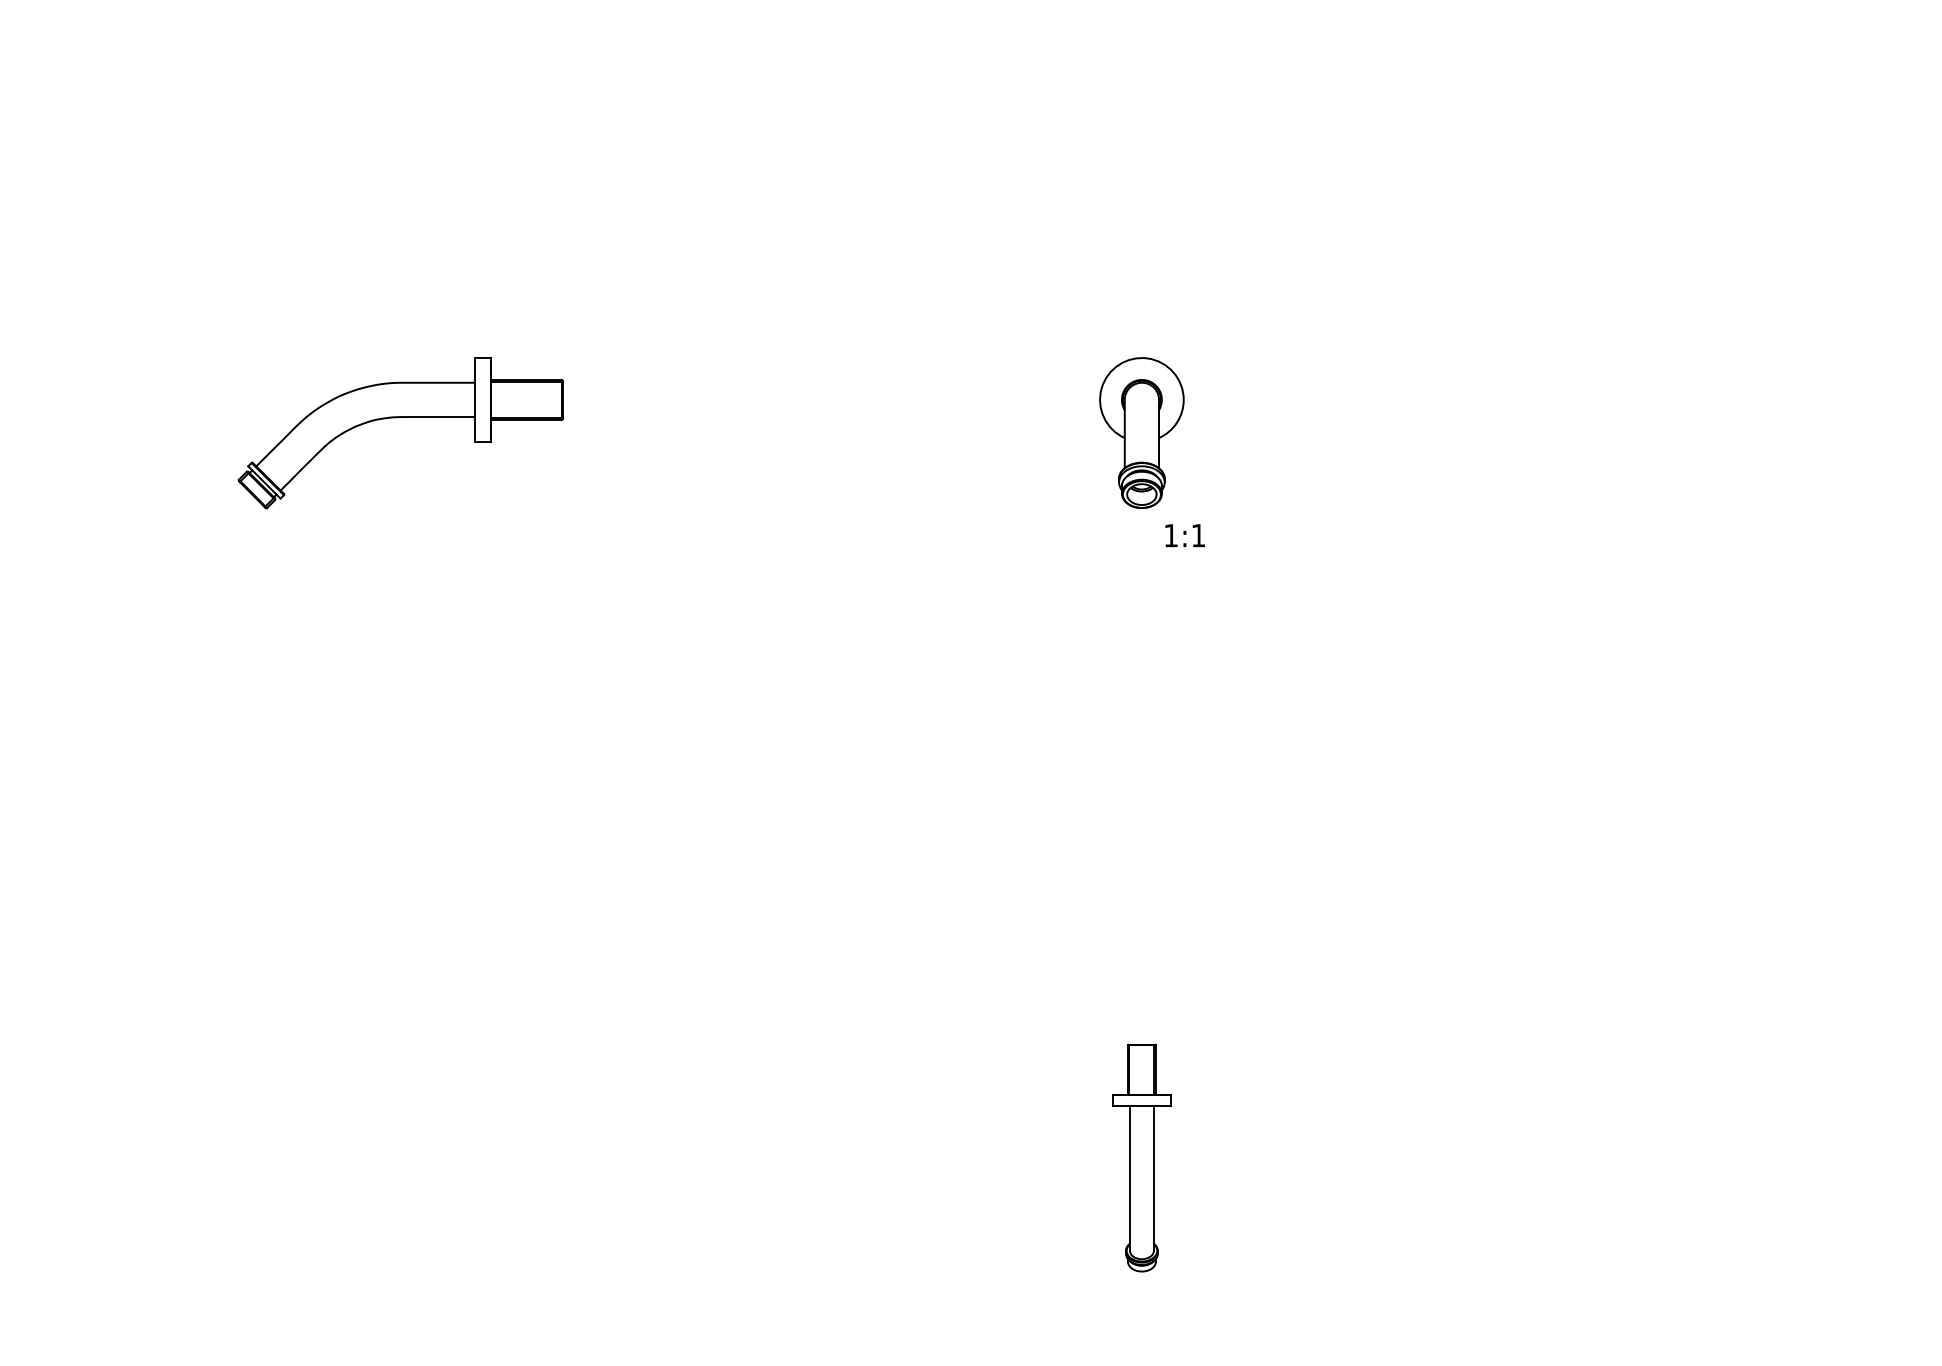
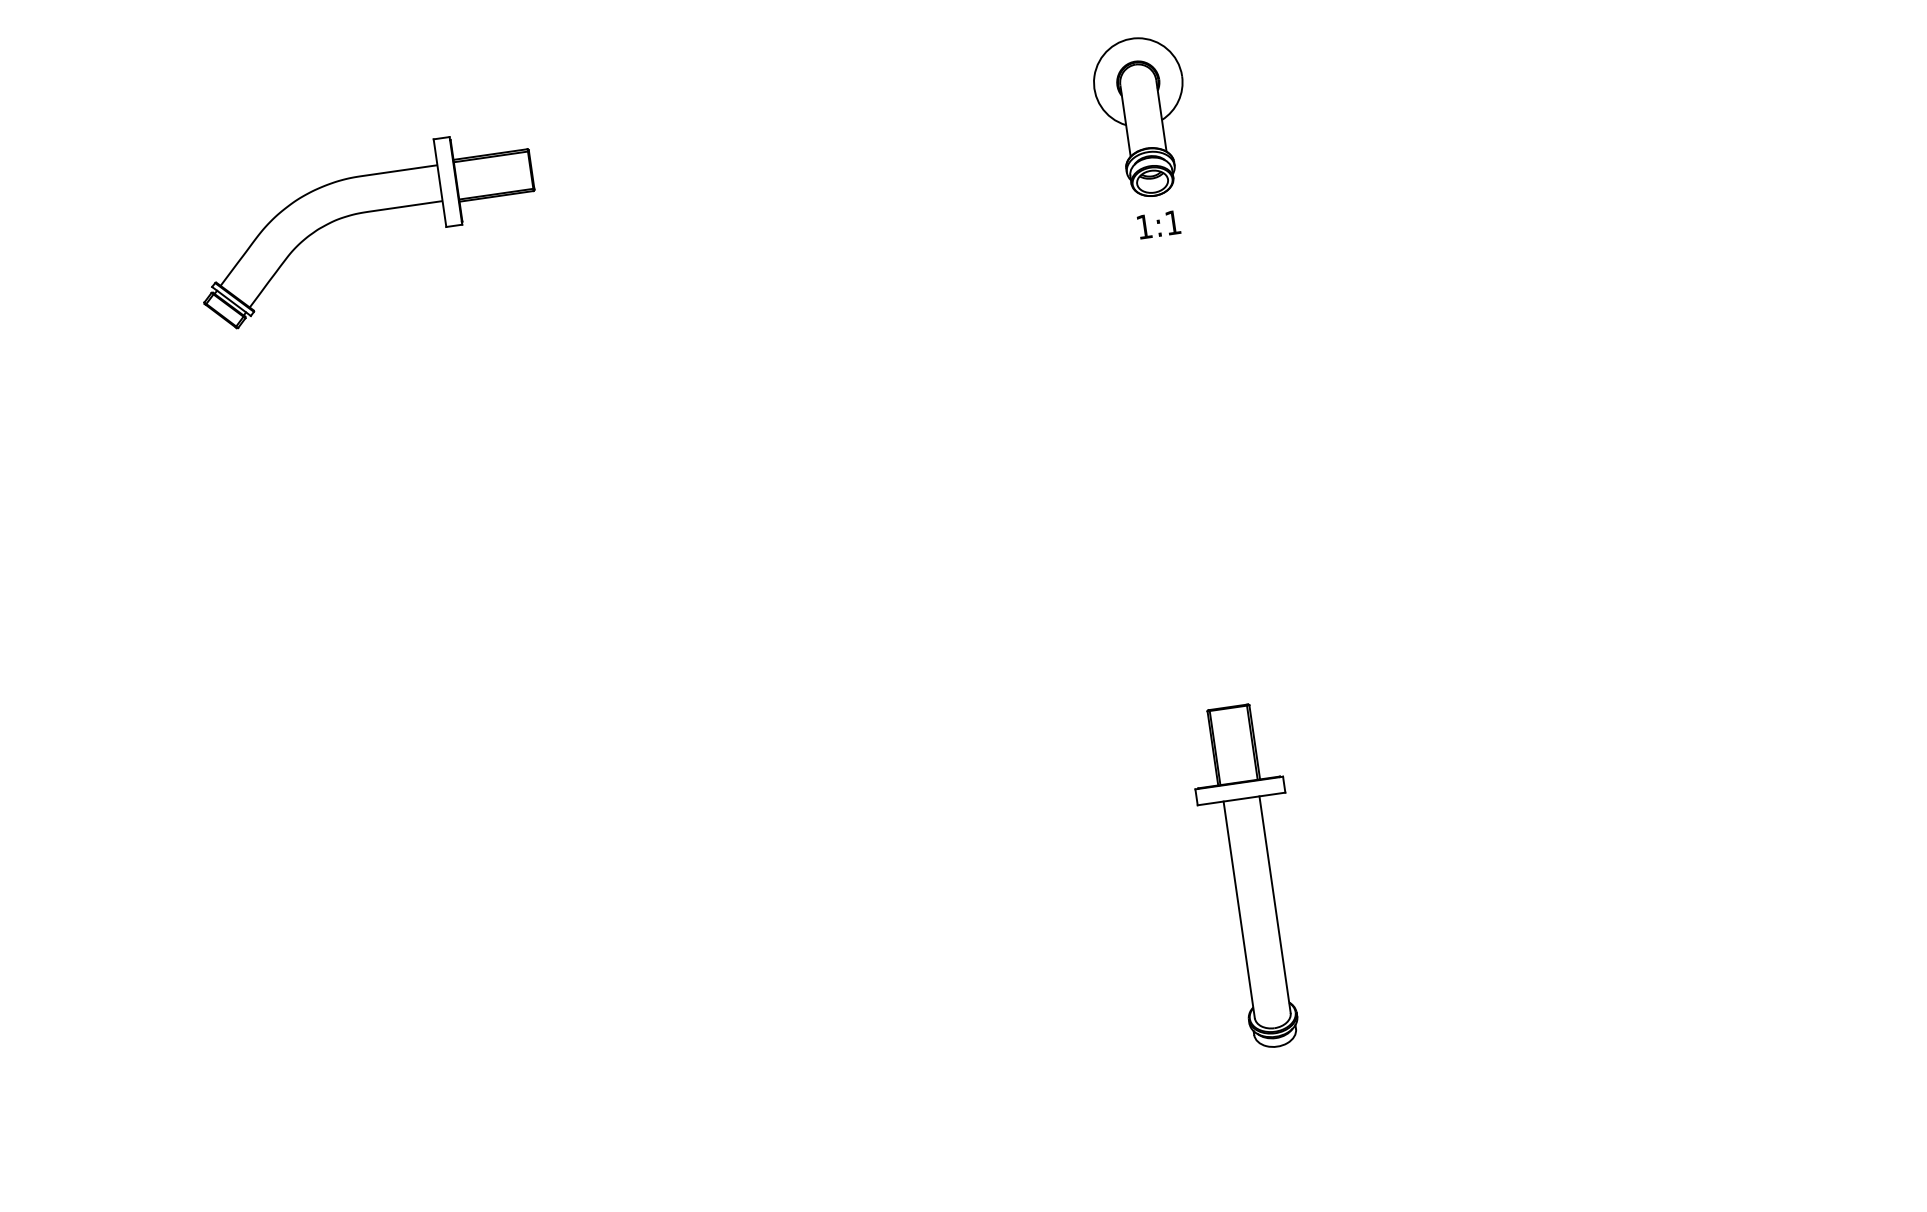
text: (1184, 535) -> (1158, 224), moved
part: (1141, 1157) -> (1252, 876), size x1.43

